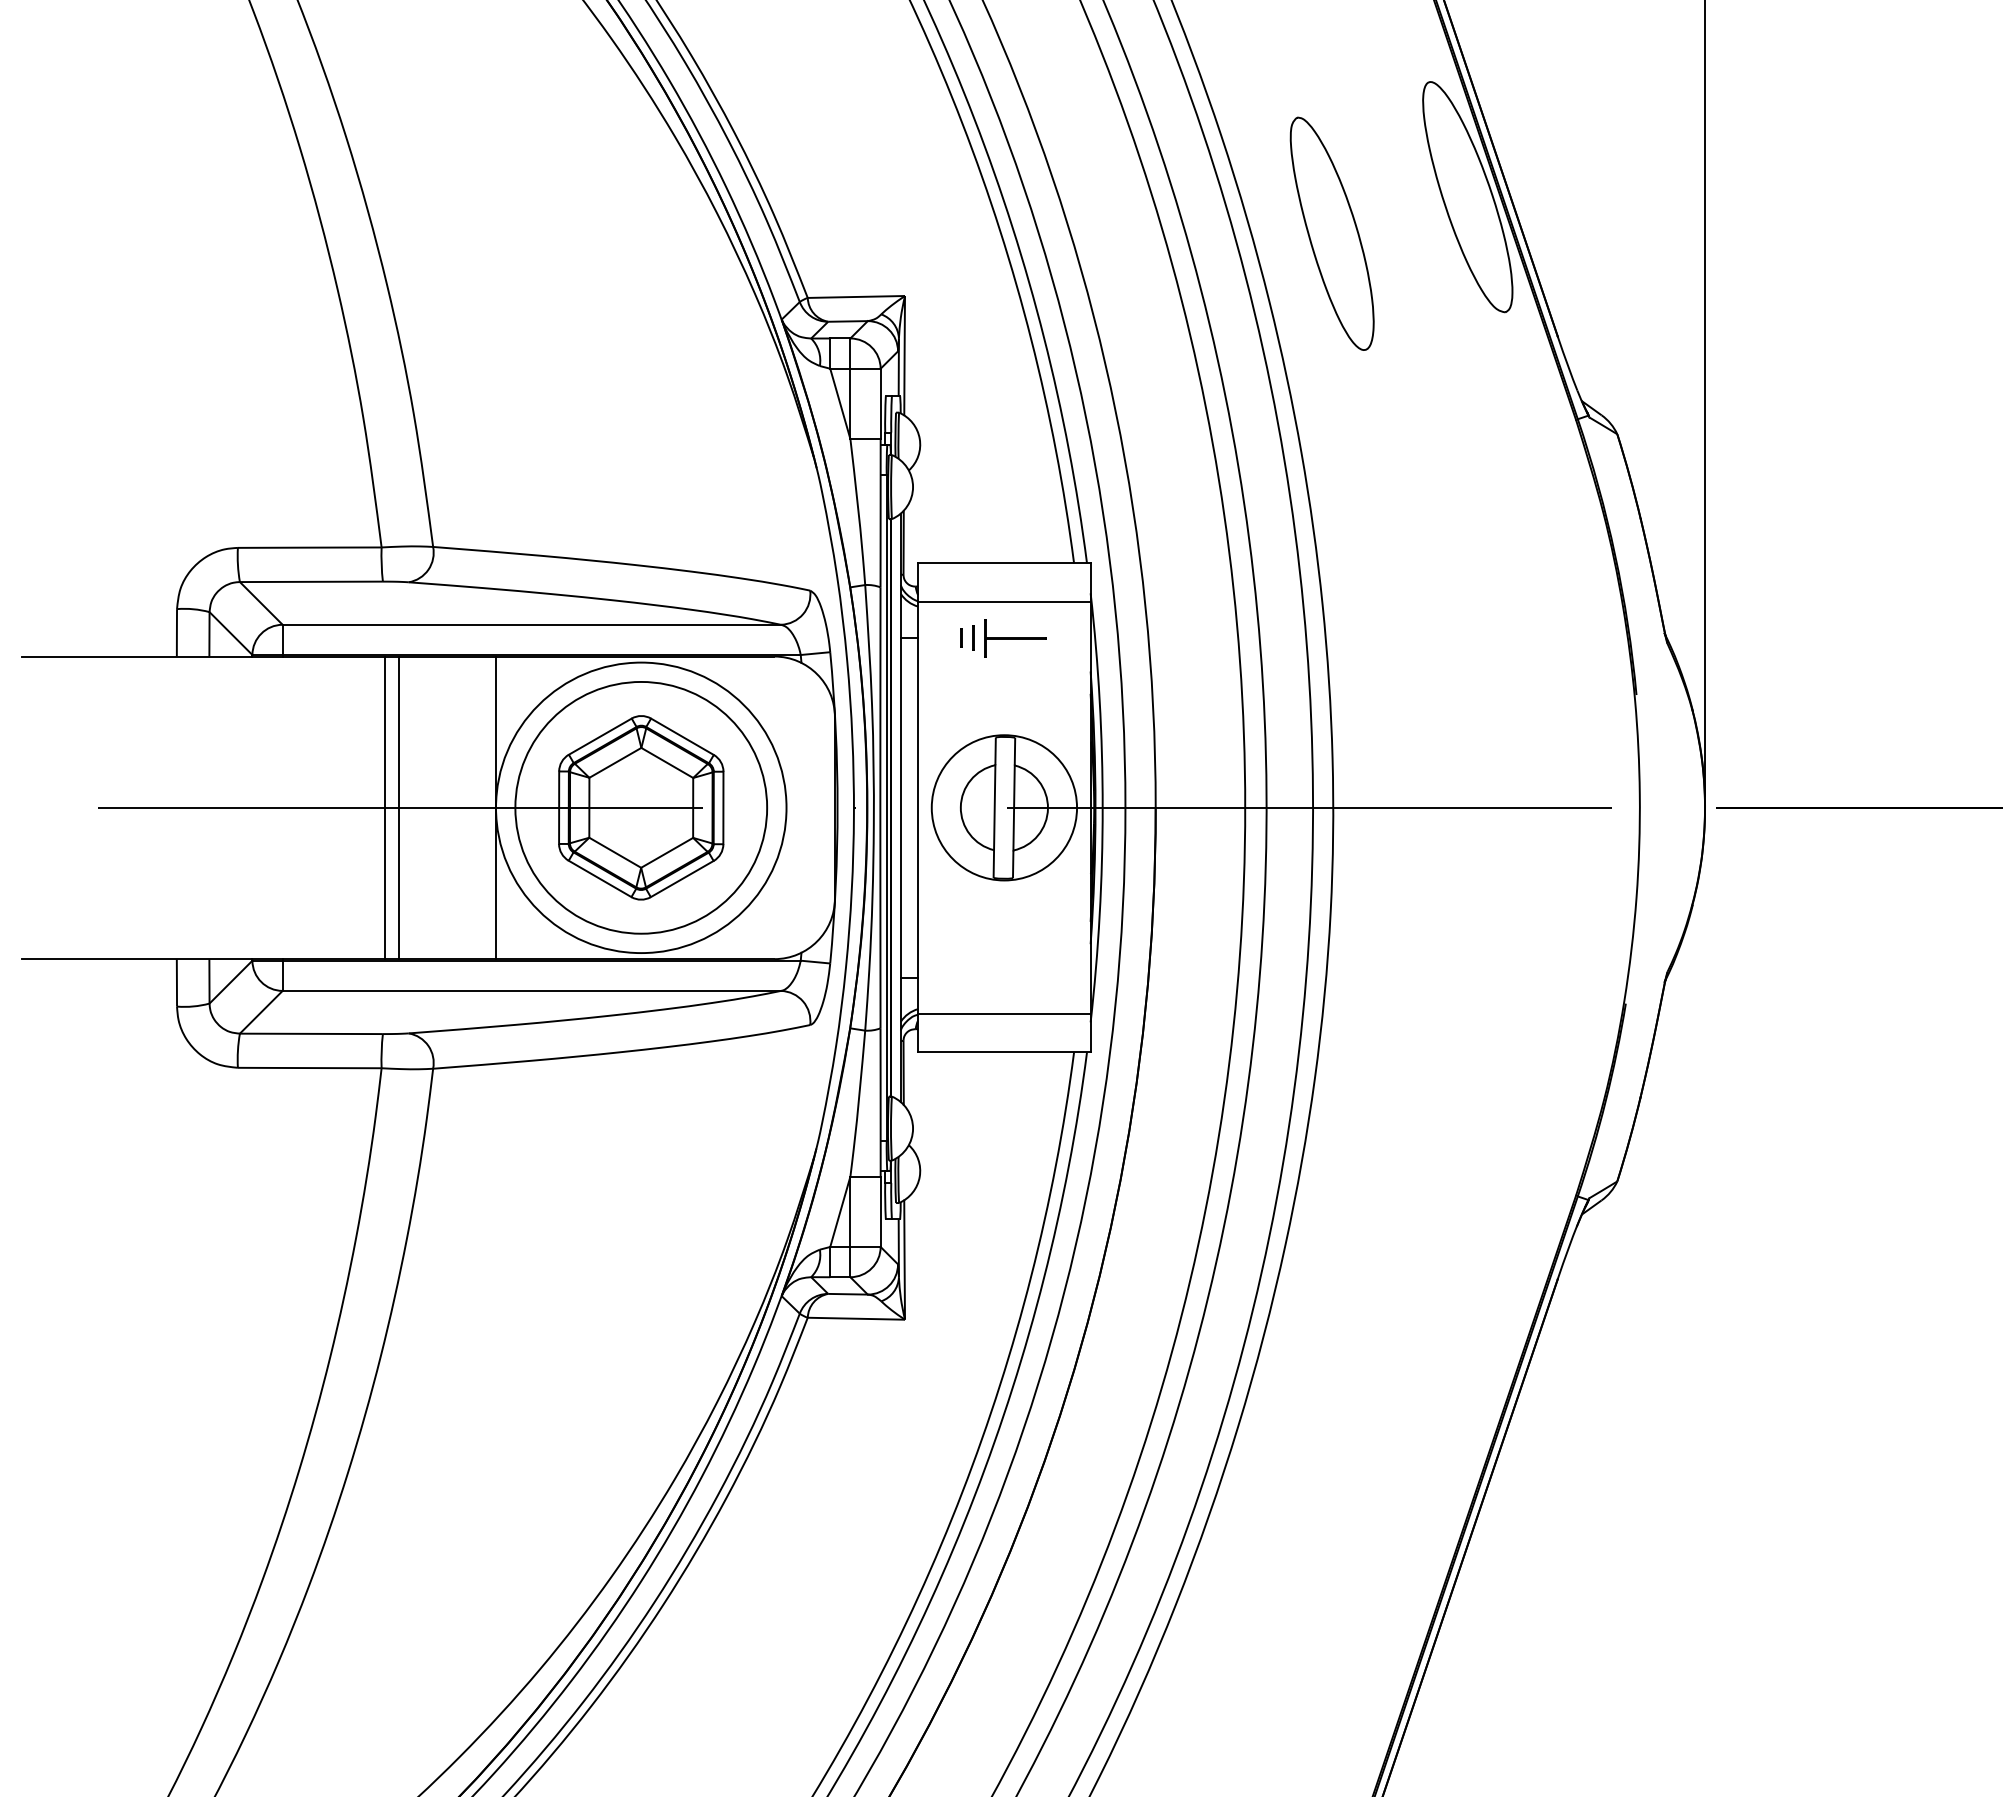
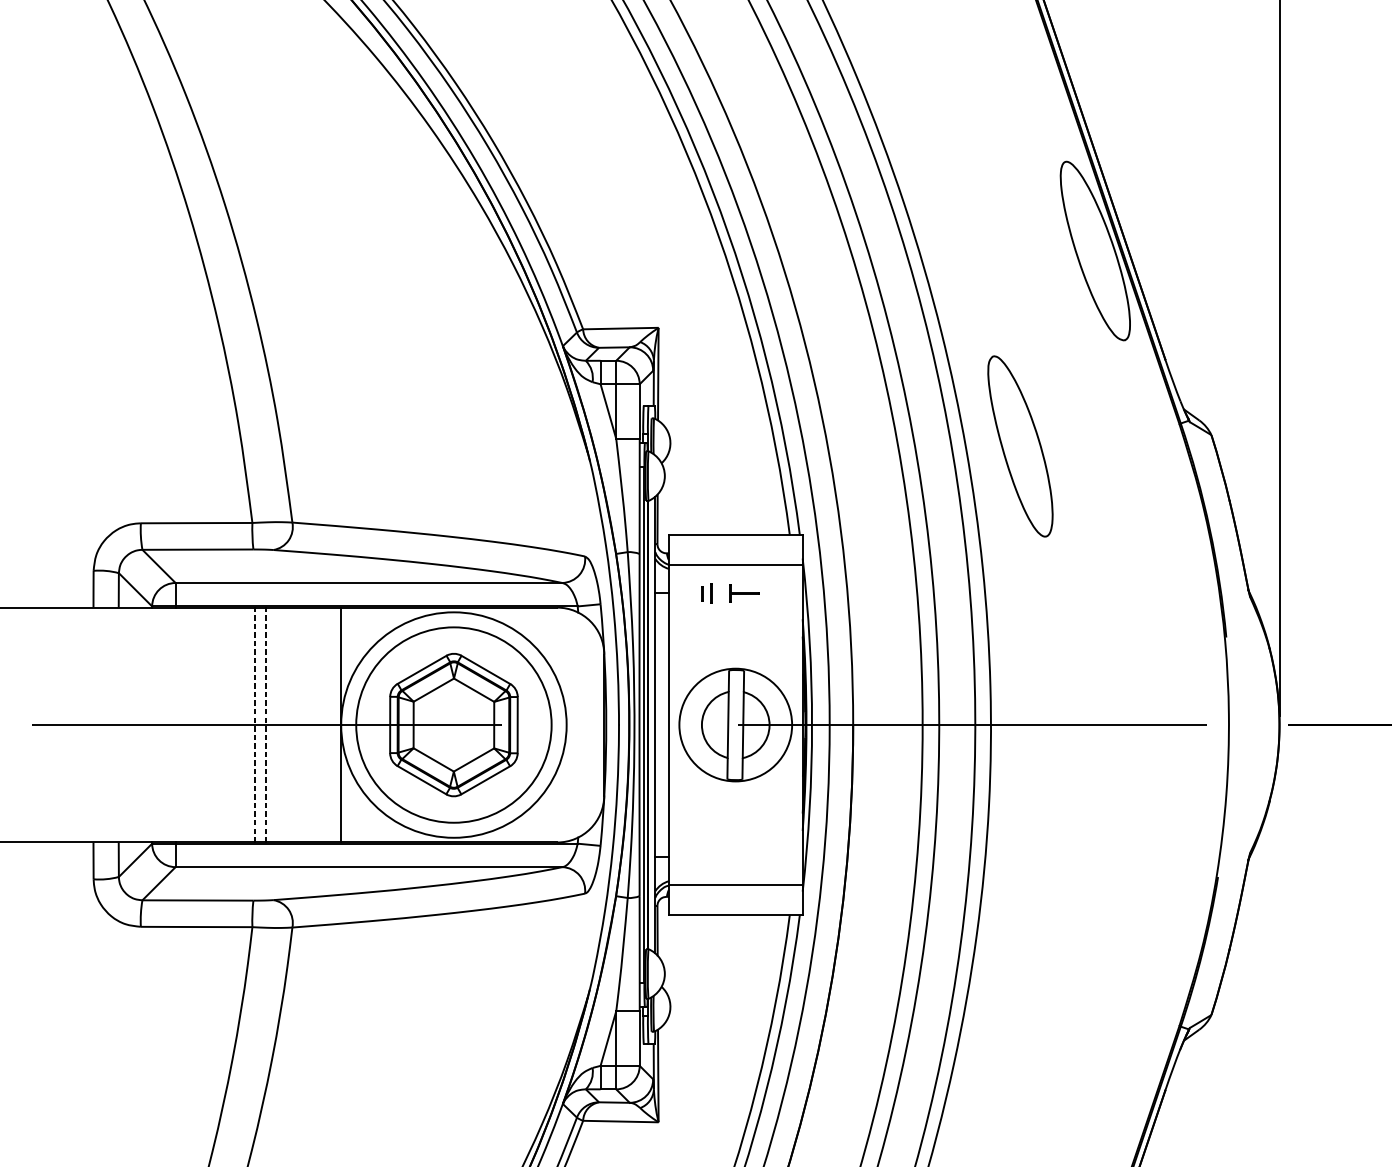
part: (1331, 233) -> (1019, 446), moved
part: (1015, 638) -> (744, 593), size x0.6
line: (385, 807) -> (255, 724), solid -> dashed
line: (399, 807) -> (266, 724), solid -> dashed

